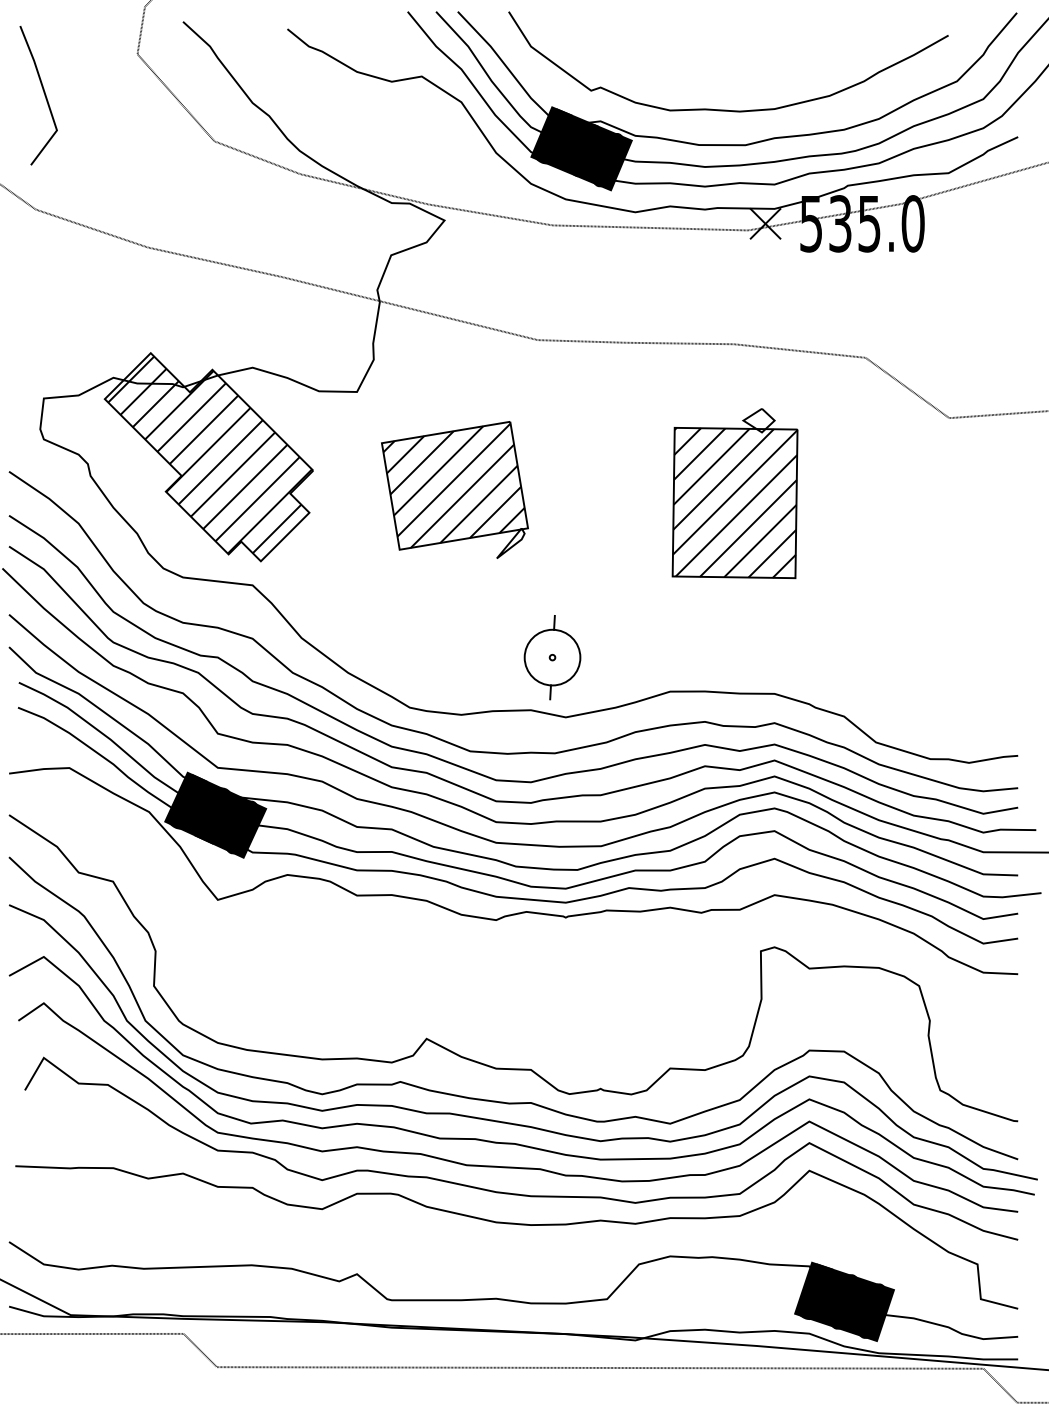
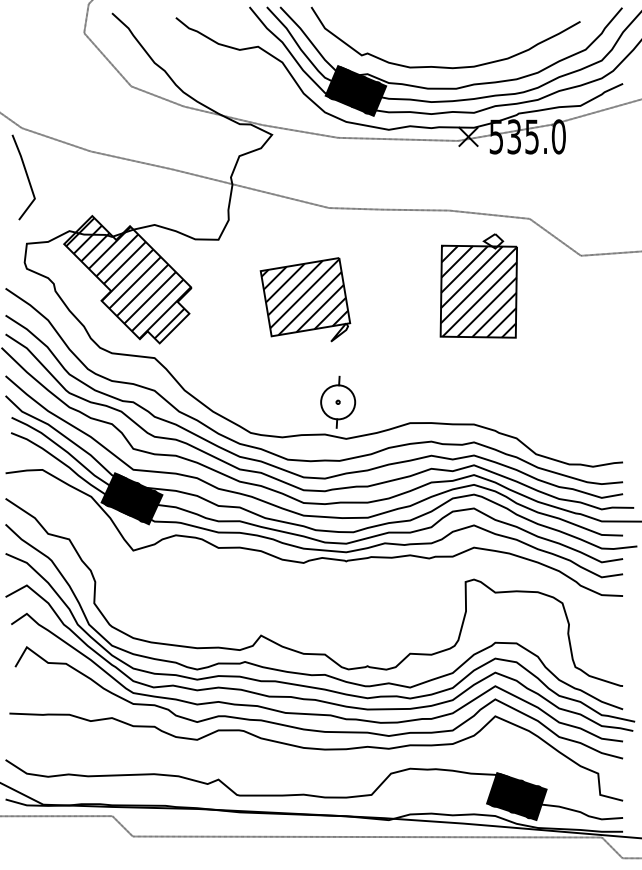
line: (43, 94) -> (26, 176), moved
part: (455, 489) -> (305, 299), moved
part: (734, 492) -> (478, 285), moved

